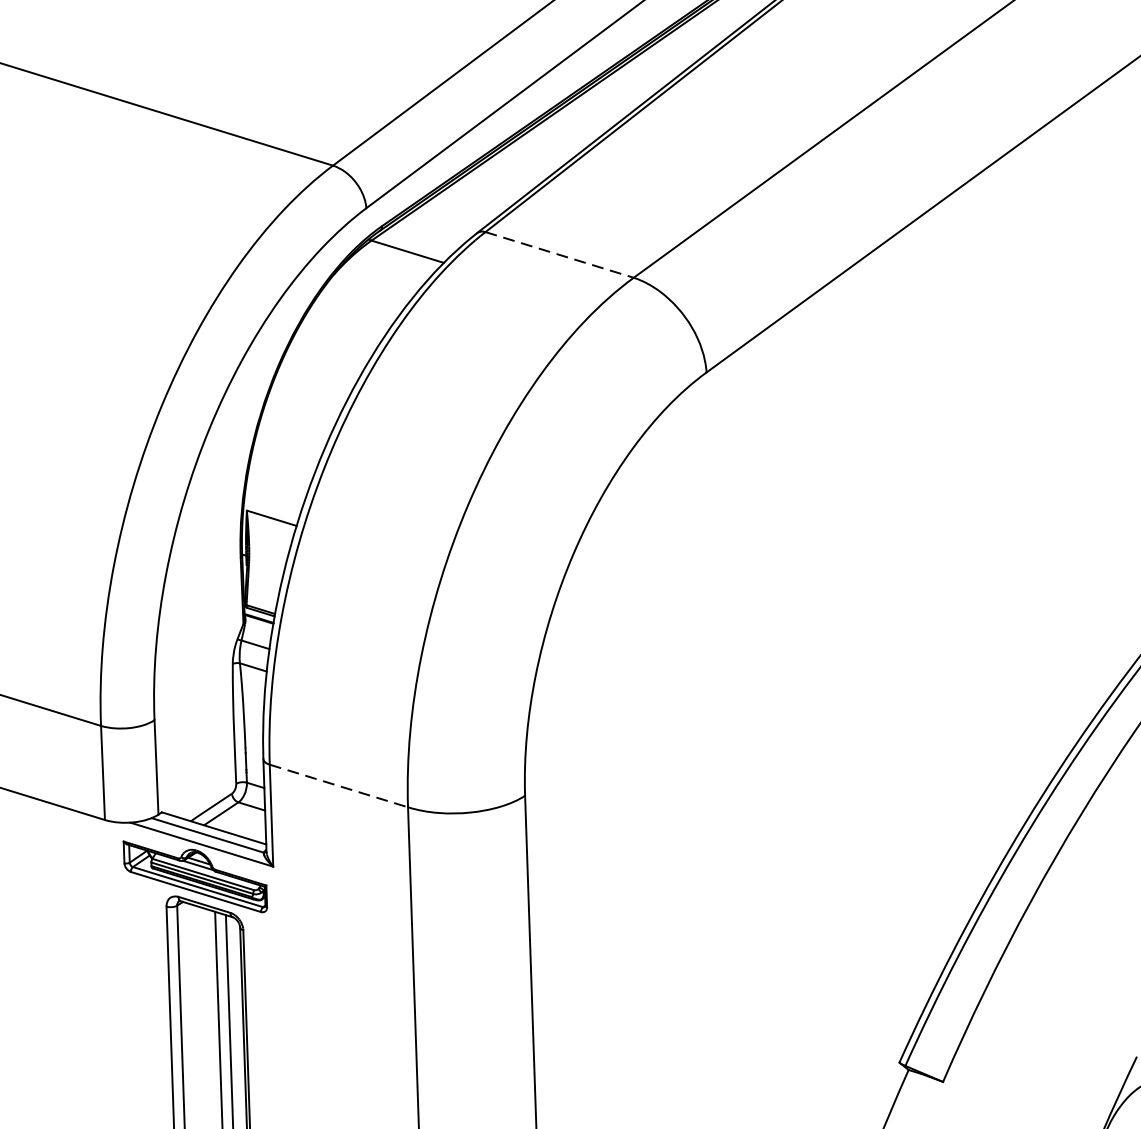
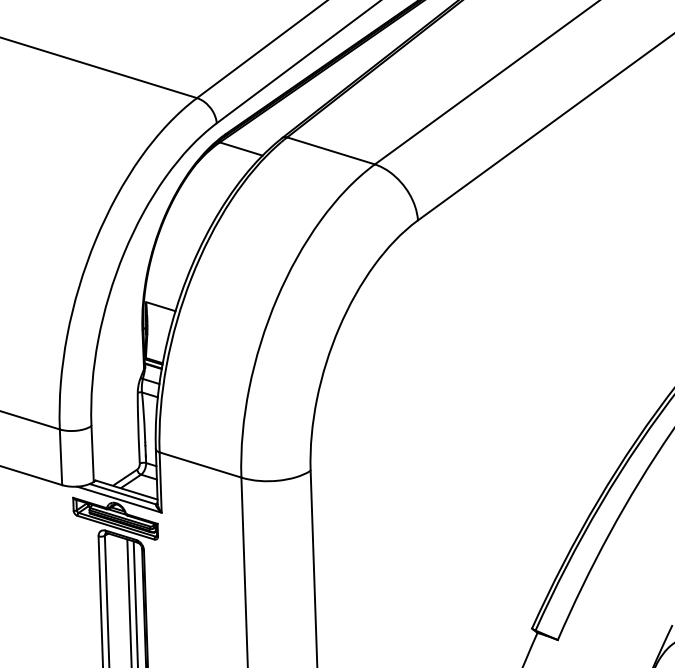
line: (560, 254) -> (331, 150), dashed -> solid
line: (338, 786) -> (200, 465), dashed -> solid

